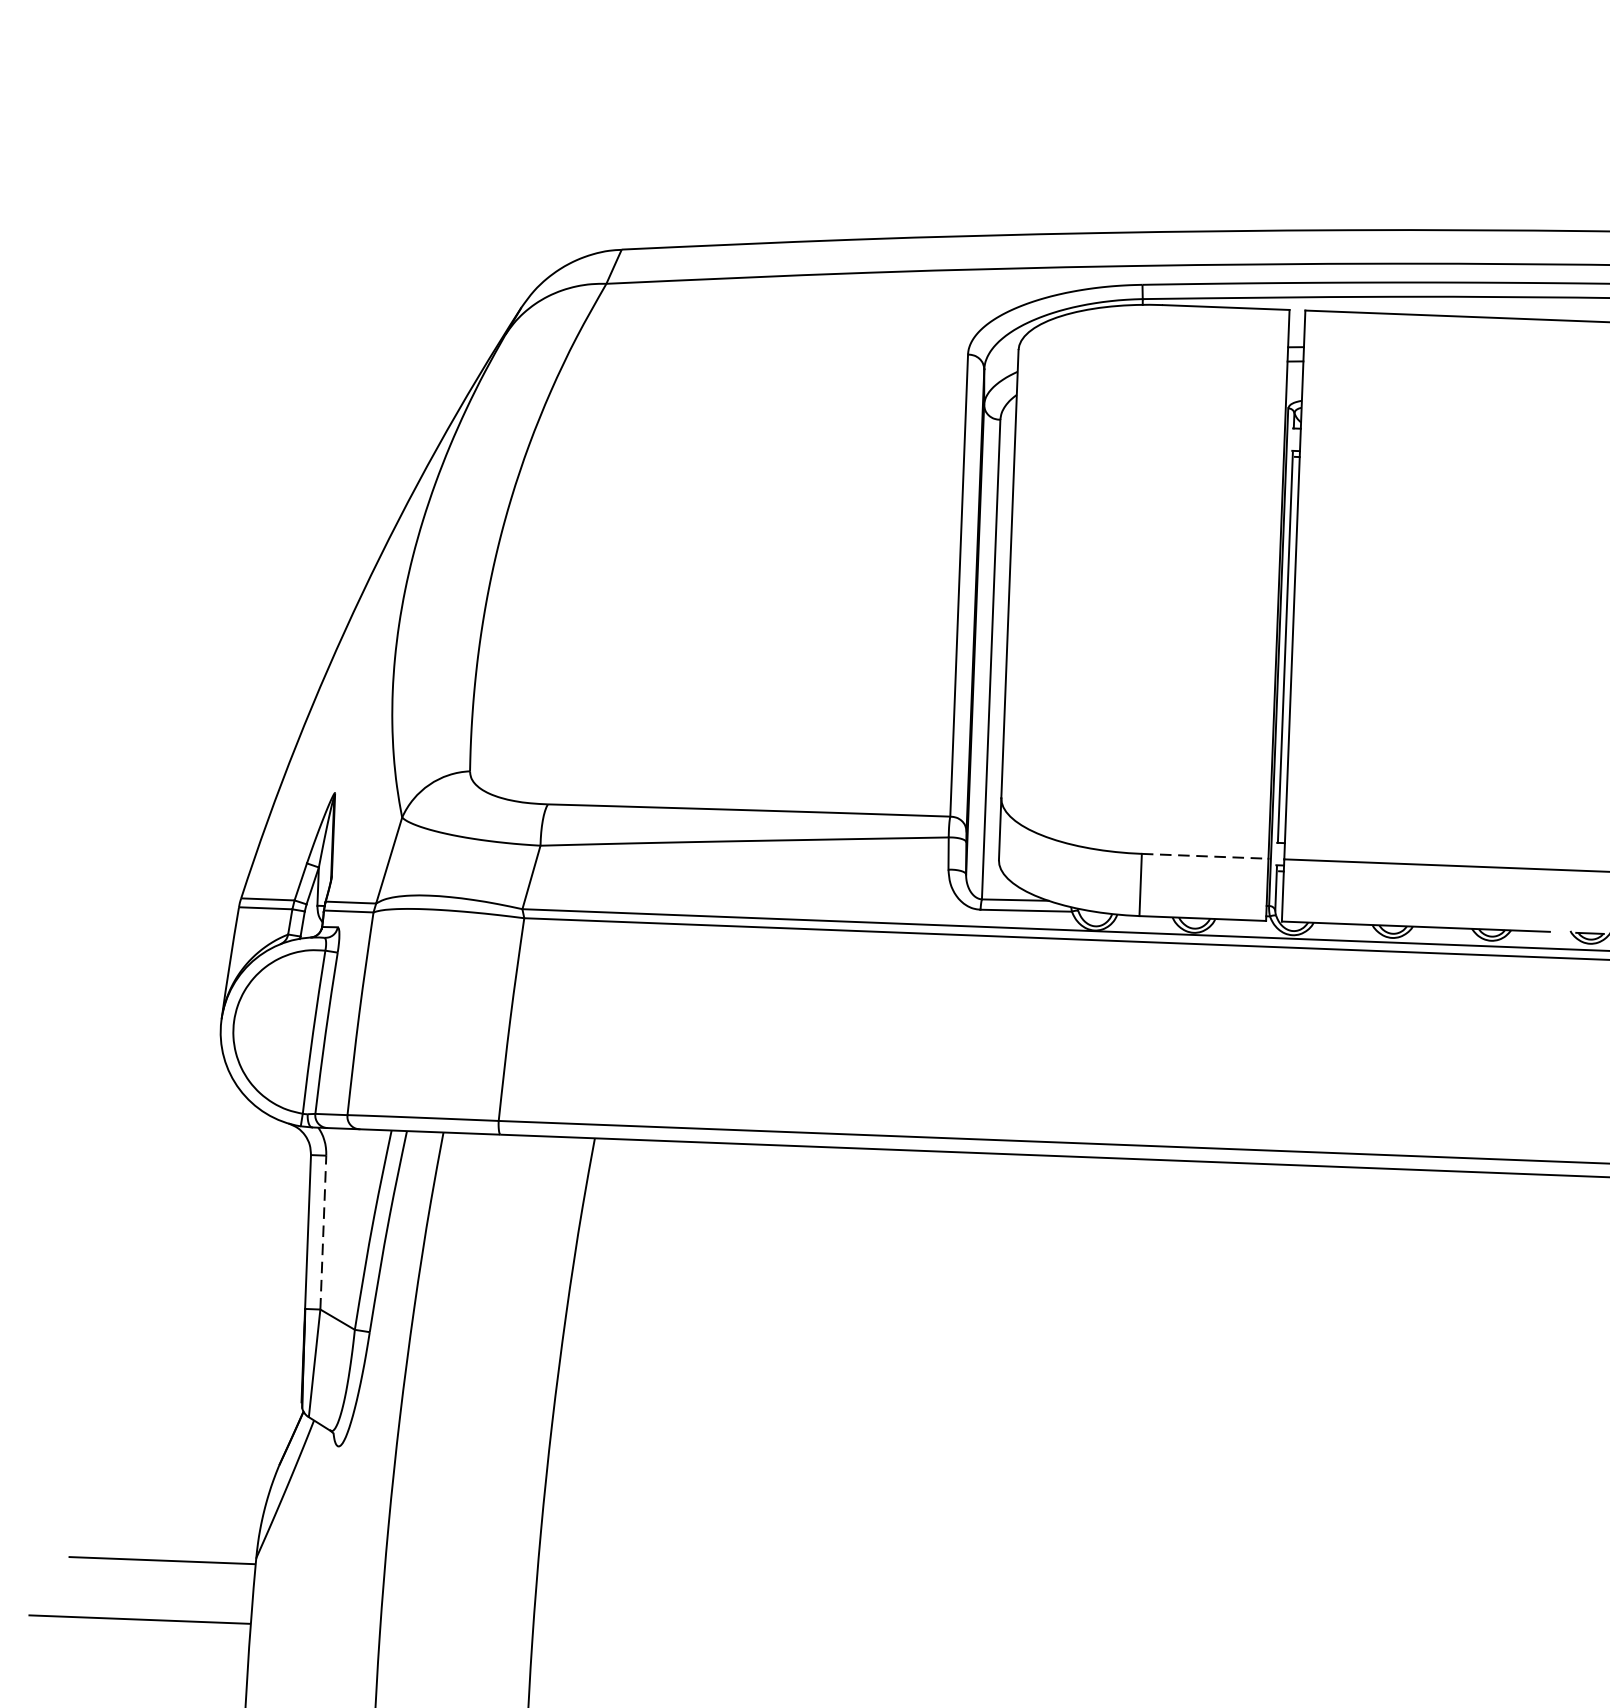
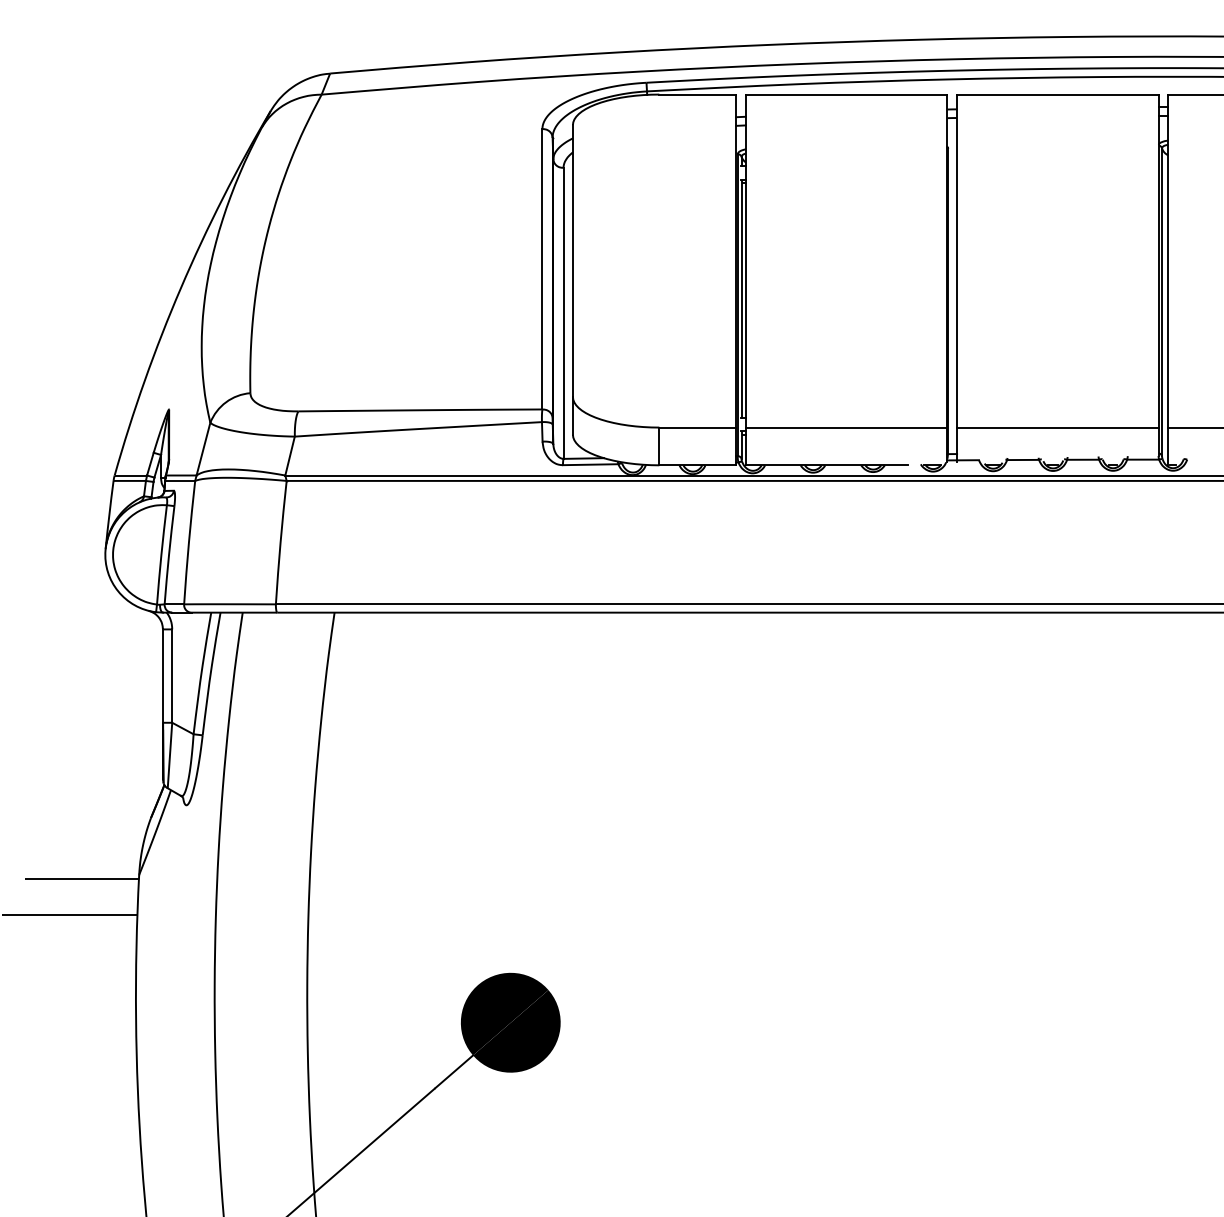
line: (1206, 856) -> (698, 427), dashed -> solid
line: (323, 1233) -> (172, 676), dashed -> solid

